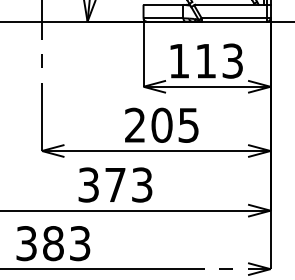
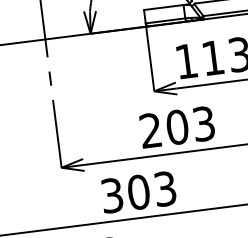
text: (188, 124) -> (203, 123), 205 -> 203
text: (115, 184) -> (138, 191), 373 -> 303

